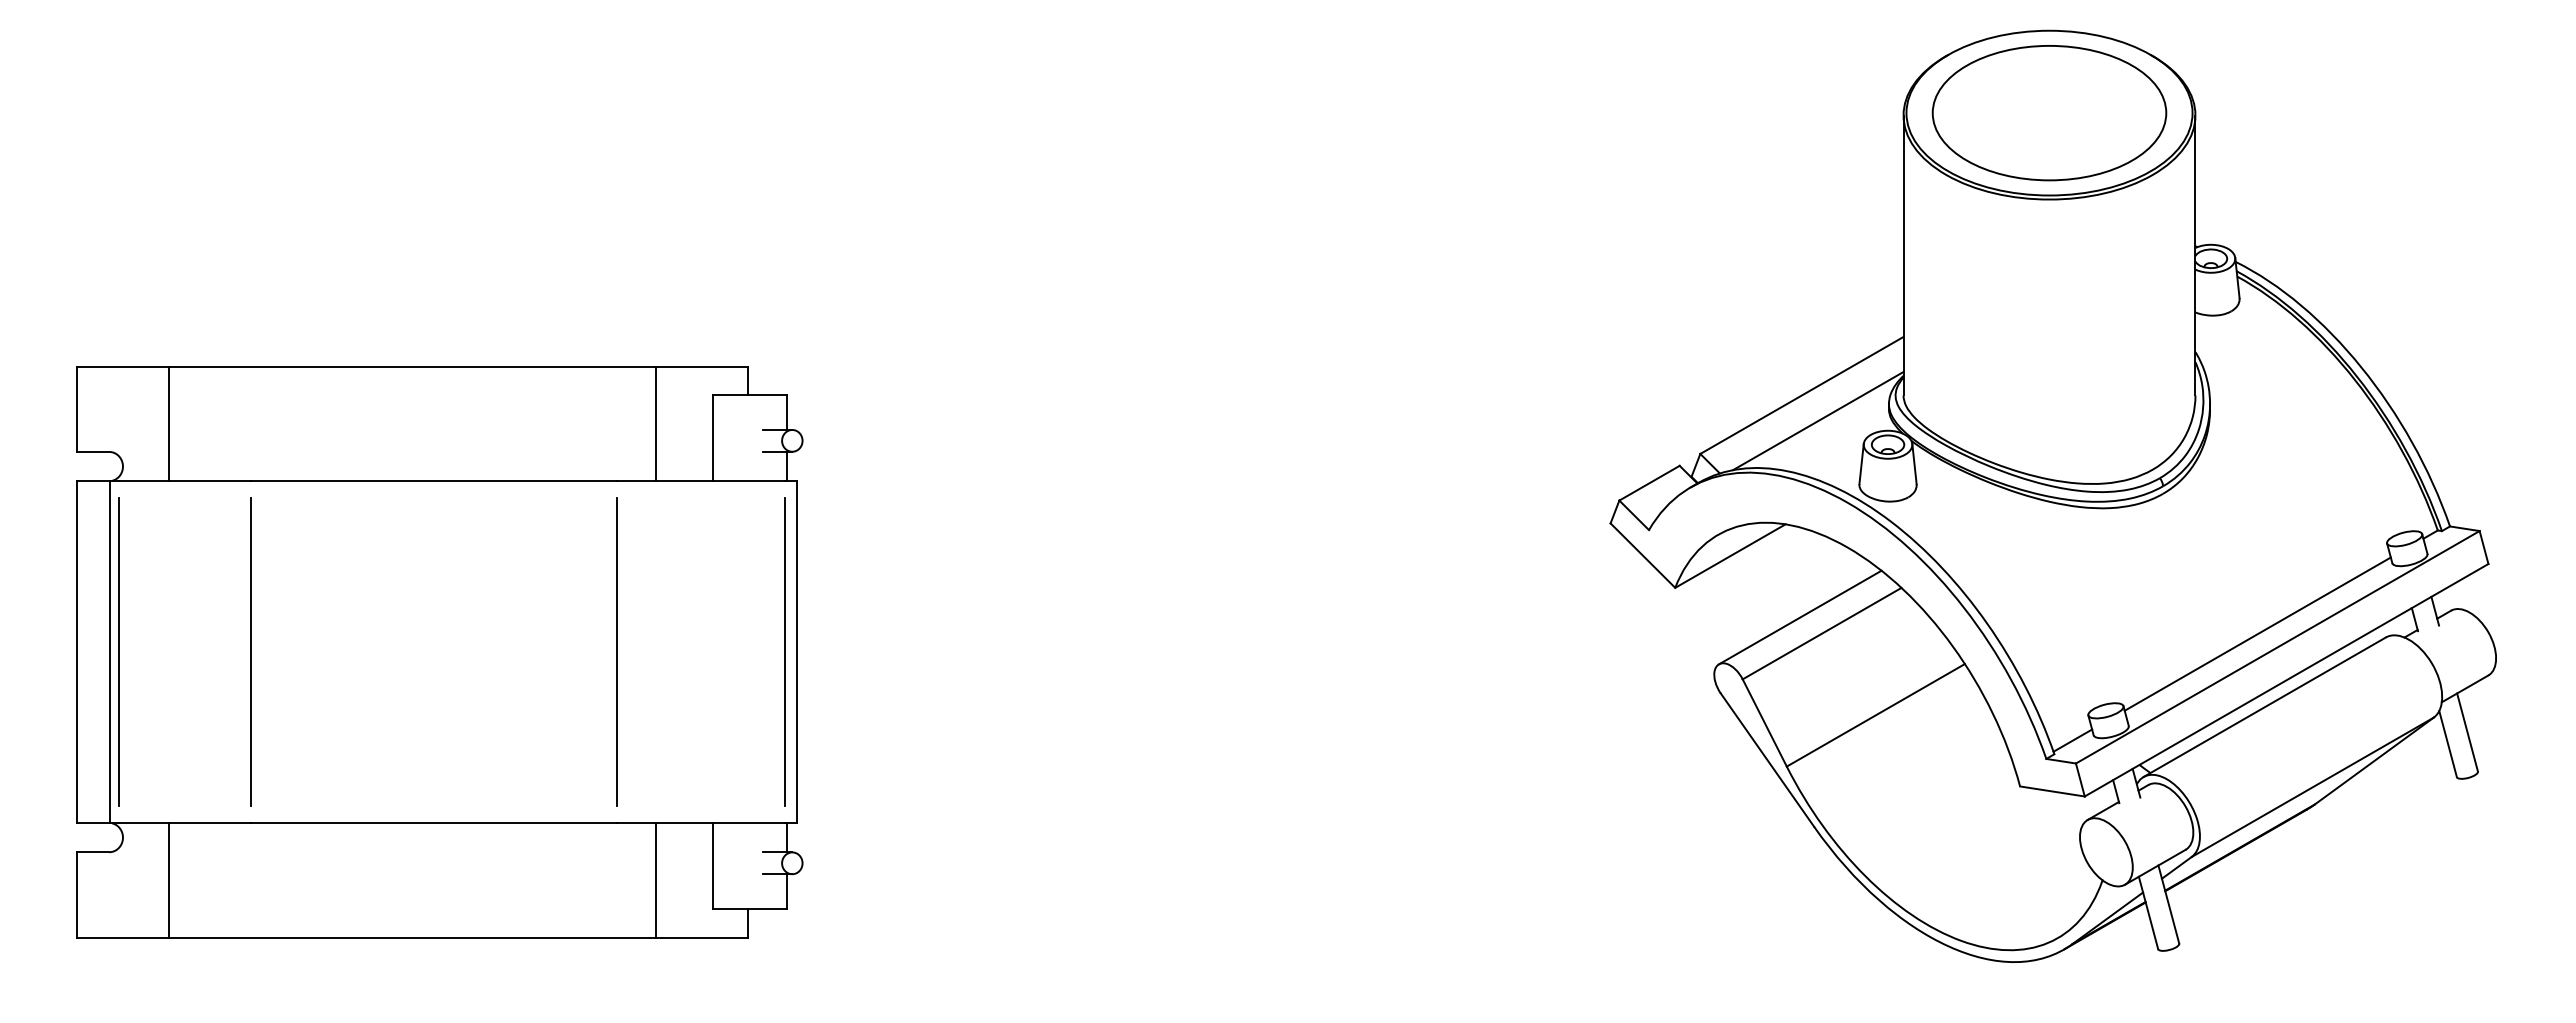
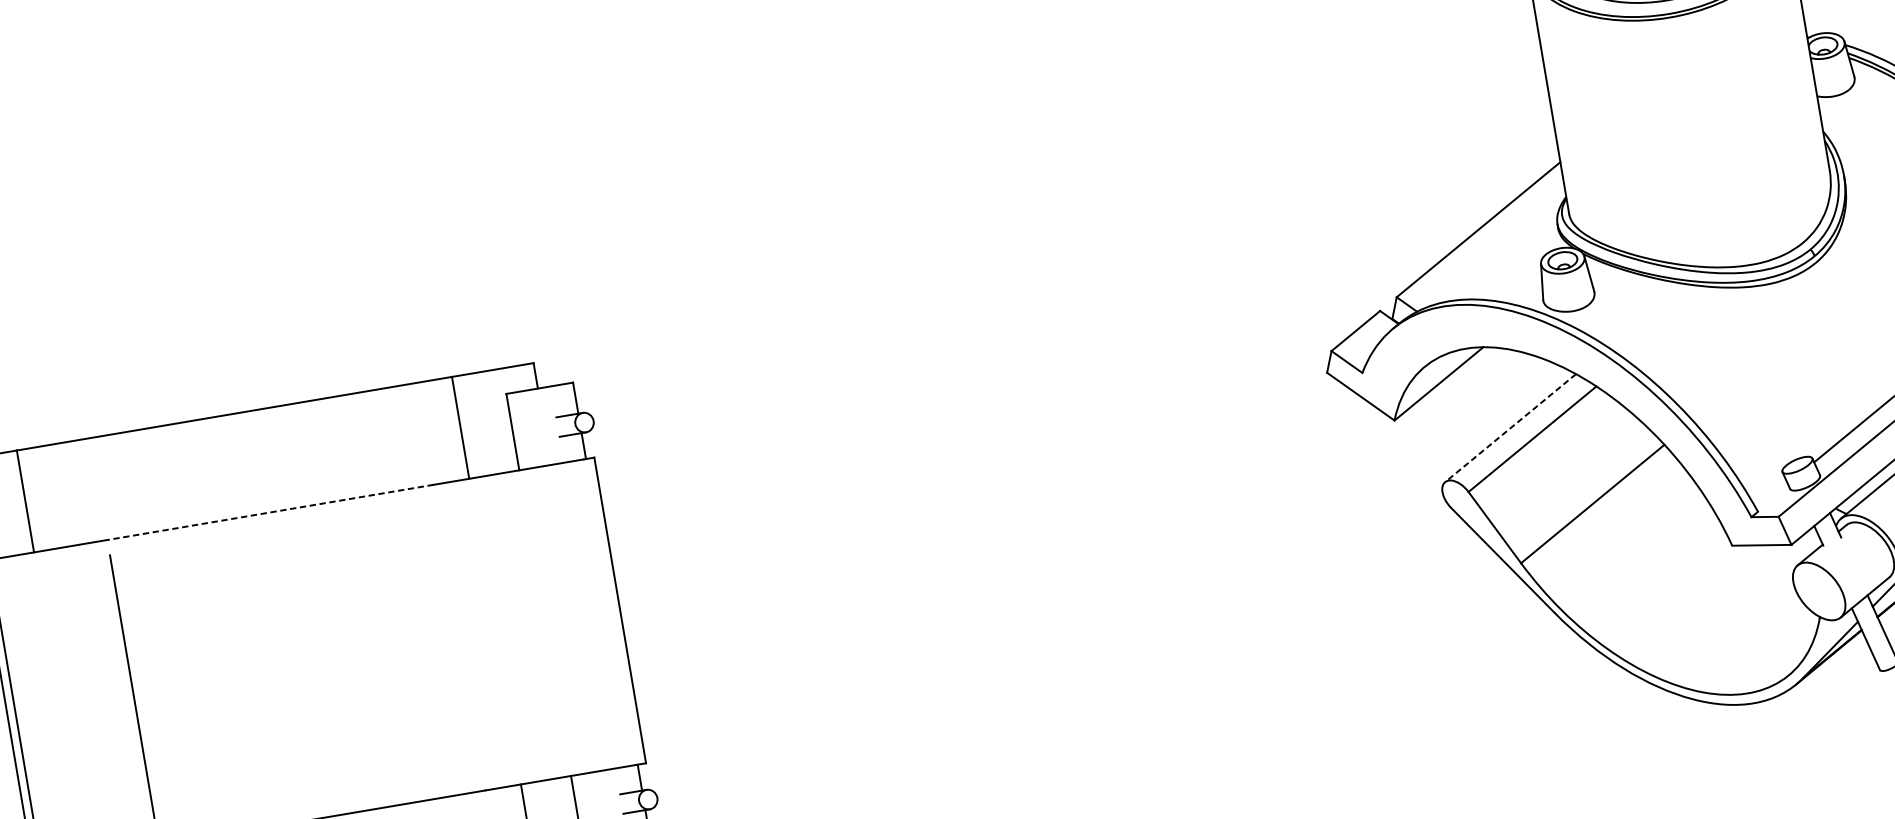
line: (1818, 420) -> (1497, 249), removed
line: (433, 480) -> (270, 512), solid -> dashed
line: (1800, 617) -> (1510, 428), solid -> dashed
line: (616, 651) -> (459, 637), removed
line: (784, 651) -> (609, 611), removed
line: (2072, 740) -> (1772, 496), removed

